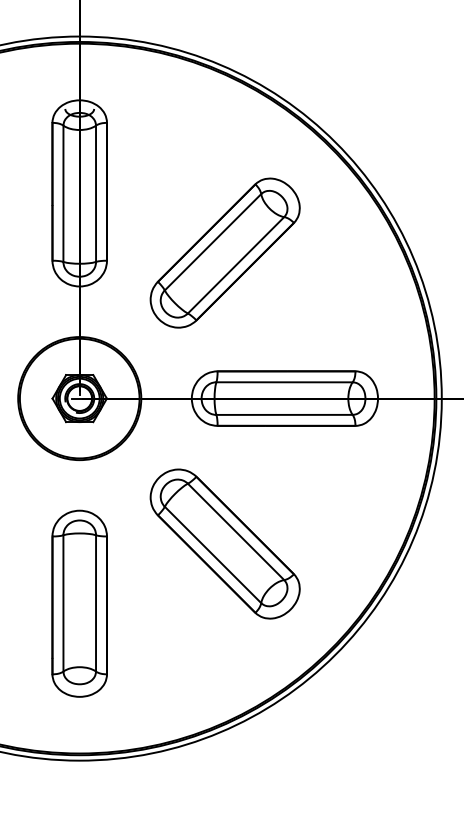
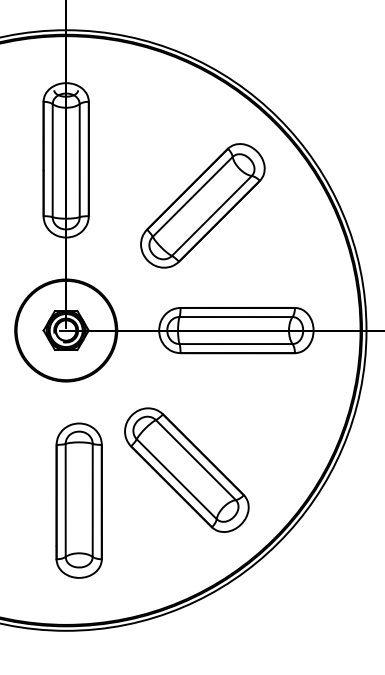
part: (224, 252) -> (202, 205), moved
part: (224, 543) -> (186, 469), moved
part: (78, 603) -> (78, 500), moved

